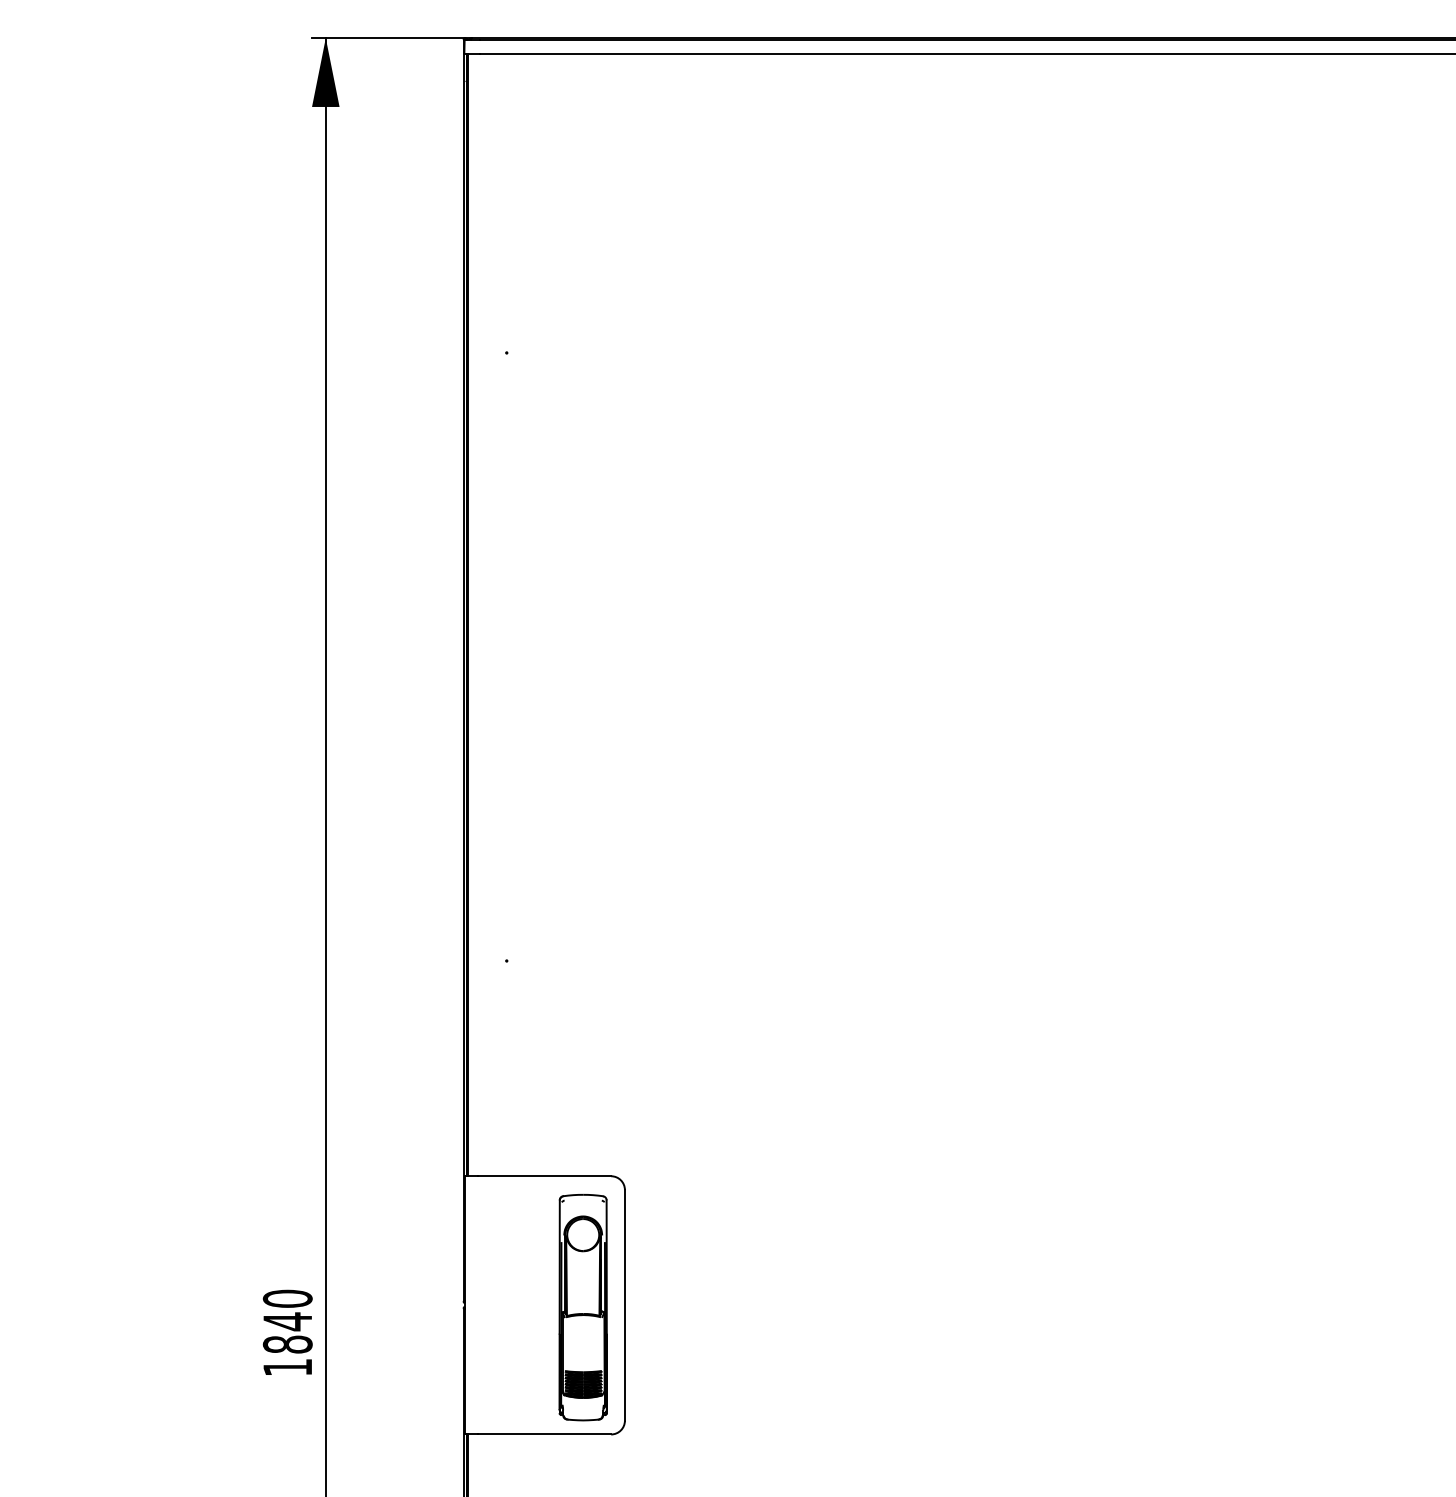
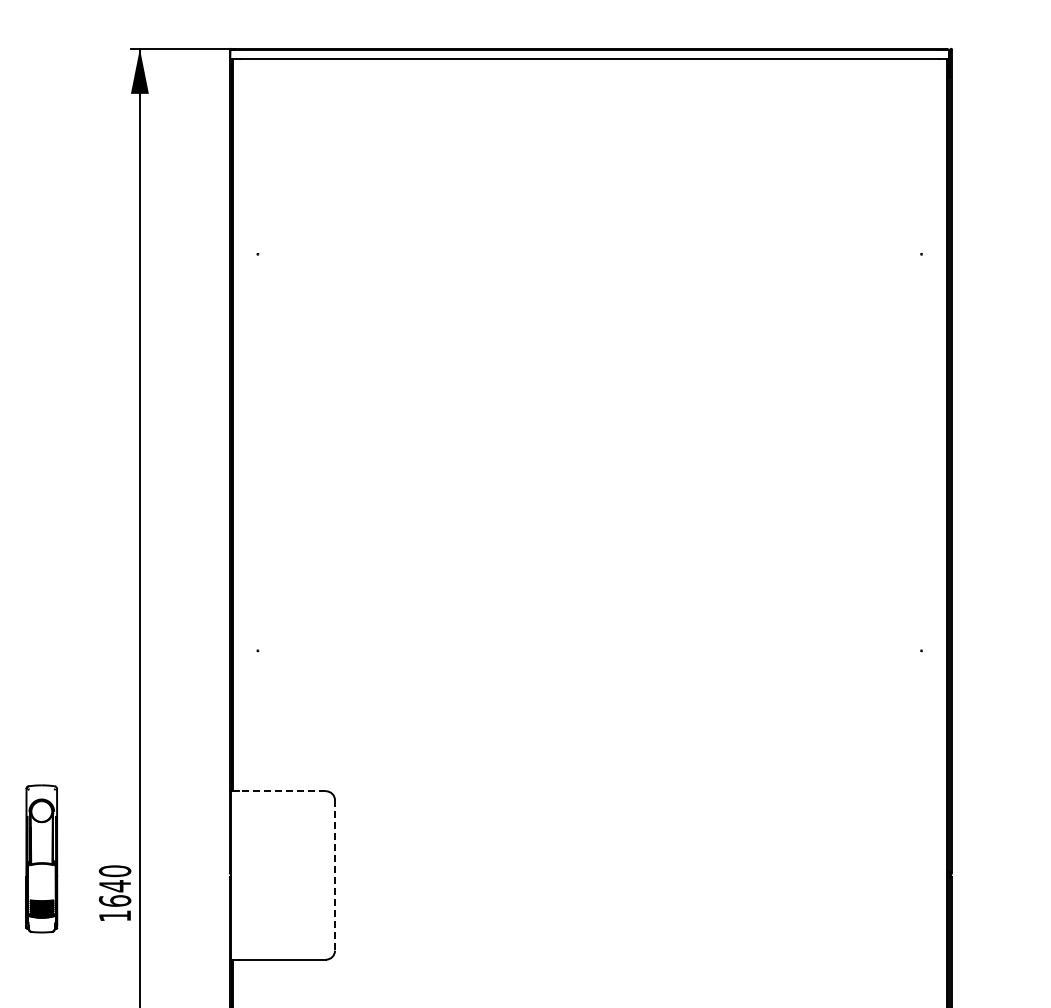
line: (544, 1176) -> (282, 791), solid -> dashed
line: (625, 1305) -> (335, 875), solid -> dashed
part: (582, 1306) -> (41, 858), moved
text: (286, 1343) -> (114, 900), 1840 -> 1640

